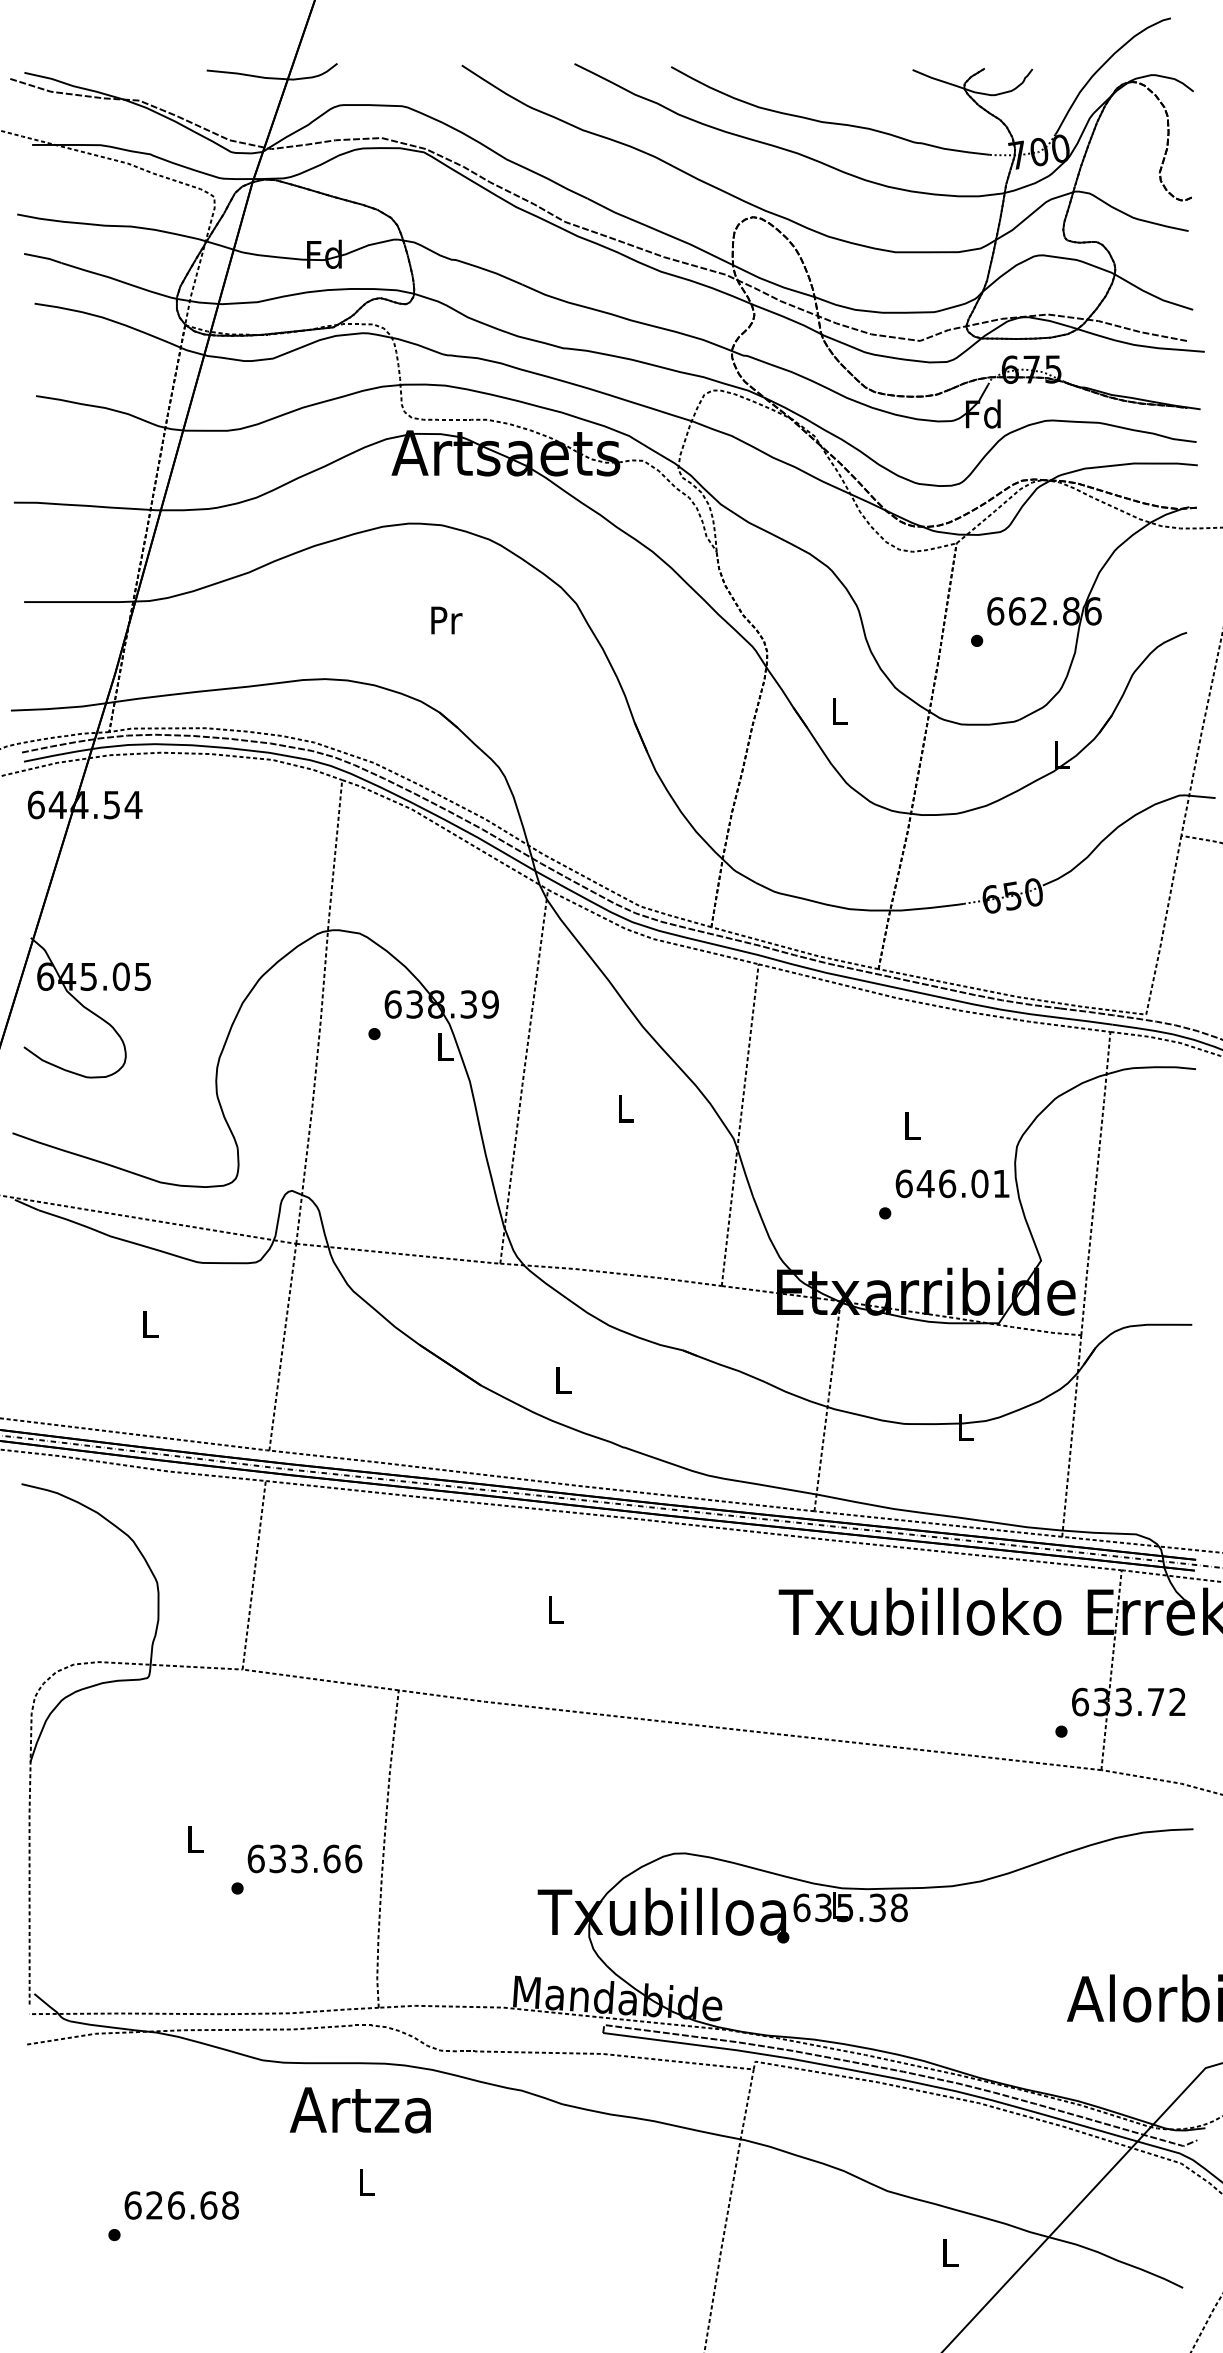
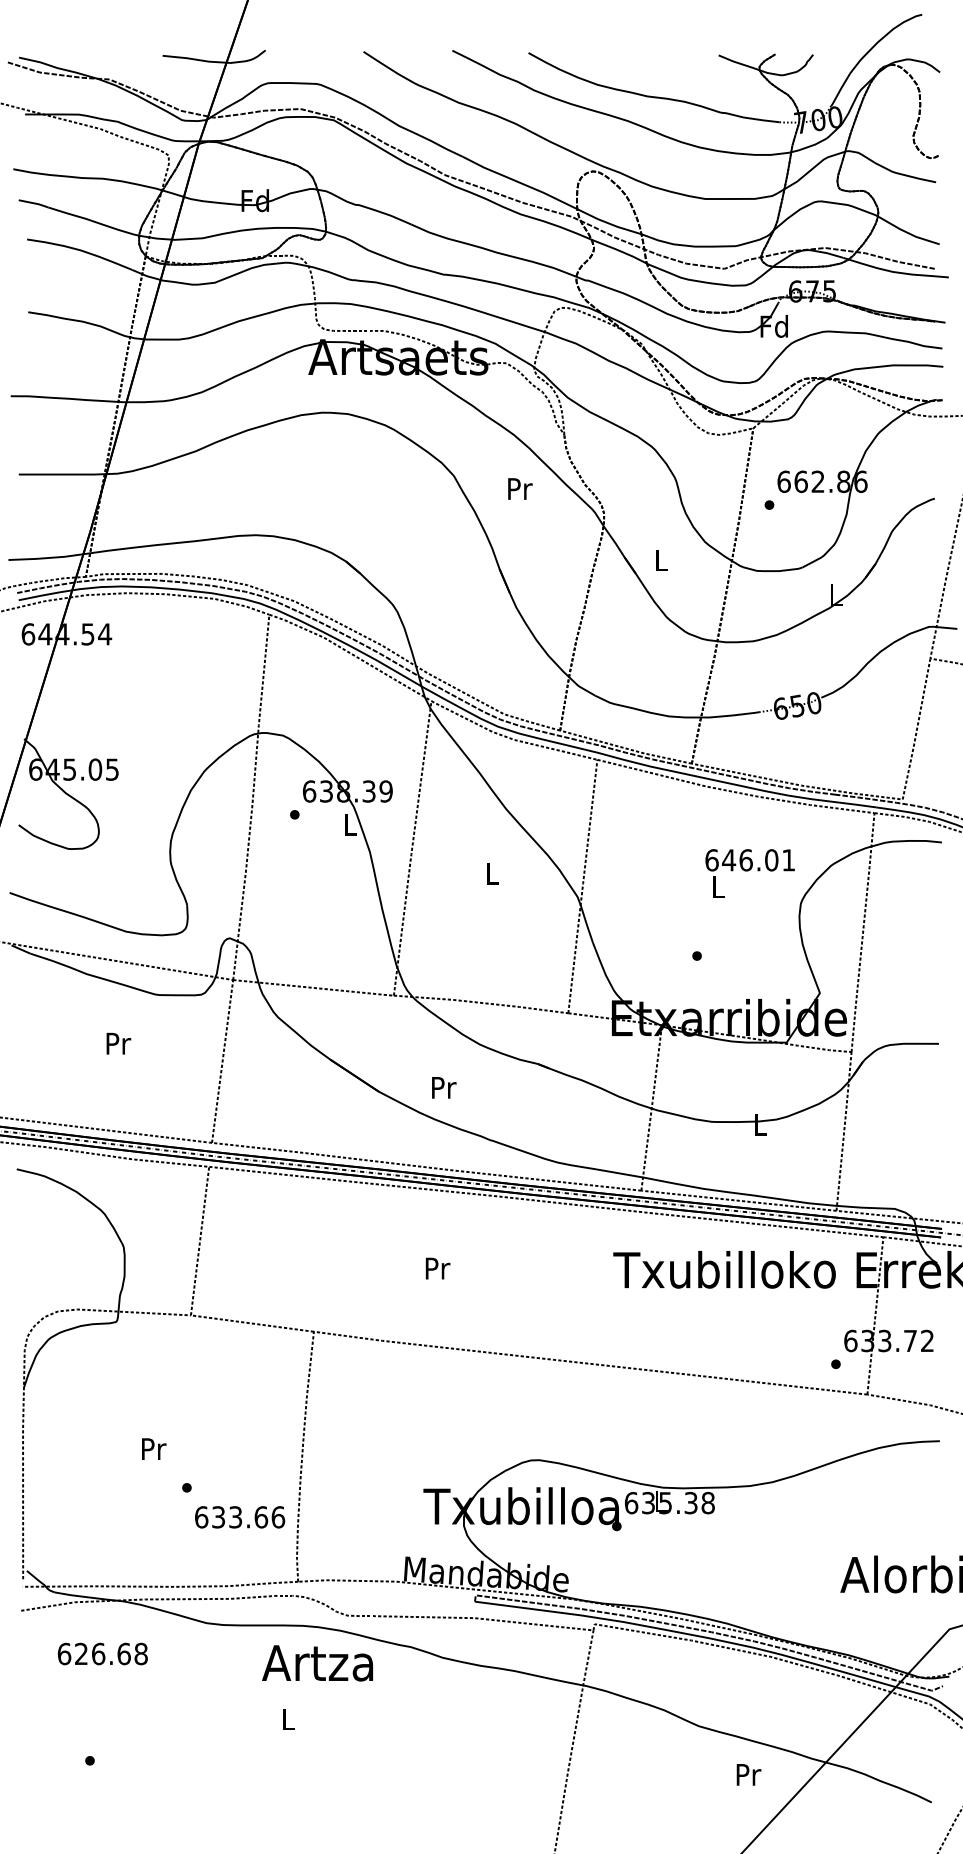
text: (446, 620) -> (520, 489), moved
text: (952, 1183) -> (750, 860), moved
text: (150, 1324) -> (118, 1043), L -> Pr
text: (563, 1380) -> (443, 1087), L -> Pr
text: (555, 1609) -> (437, 1268), L -> Pr
text: (195, 1839) -> (153, 1449), L -> Pr
text: (304, 1858) -> (239, 1516), moved
text: (359, 2110) -> (316, 1663), moved
text: (181, 2205) -> (102, 1654), moved
text: (950, 2252) -> (748, 1774), L -> Pr

